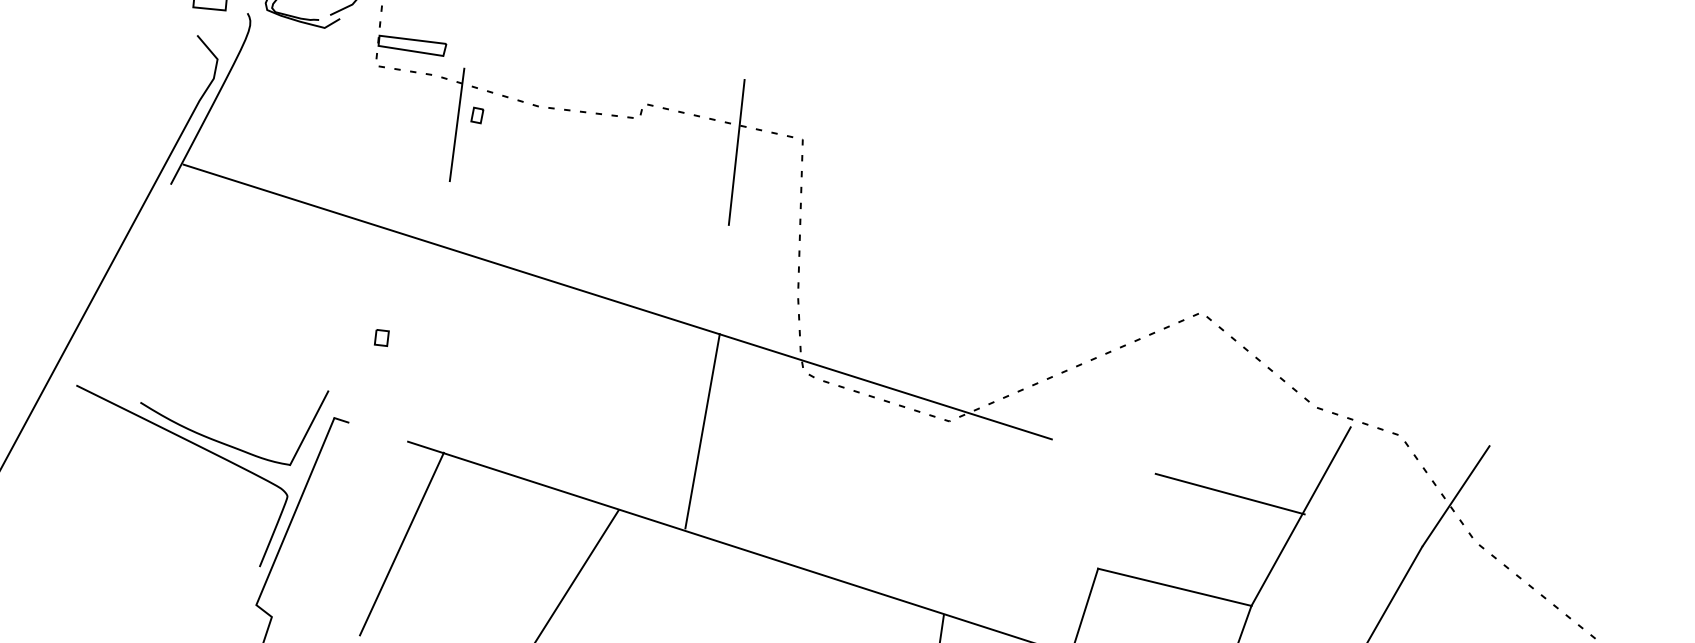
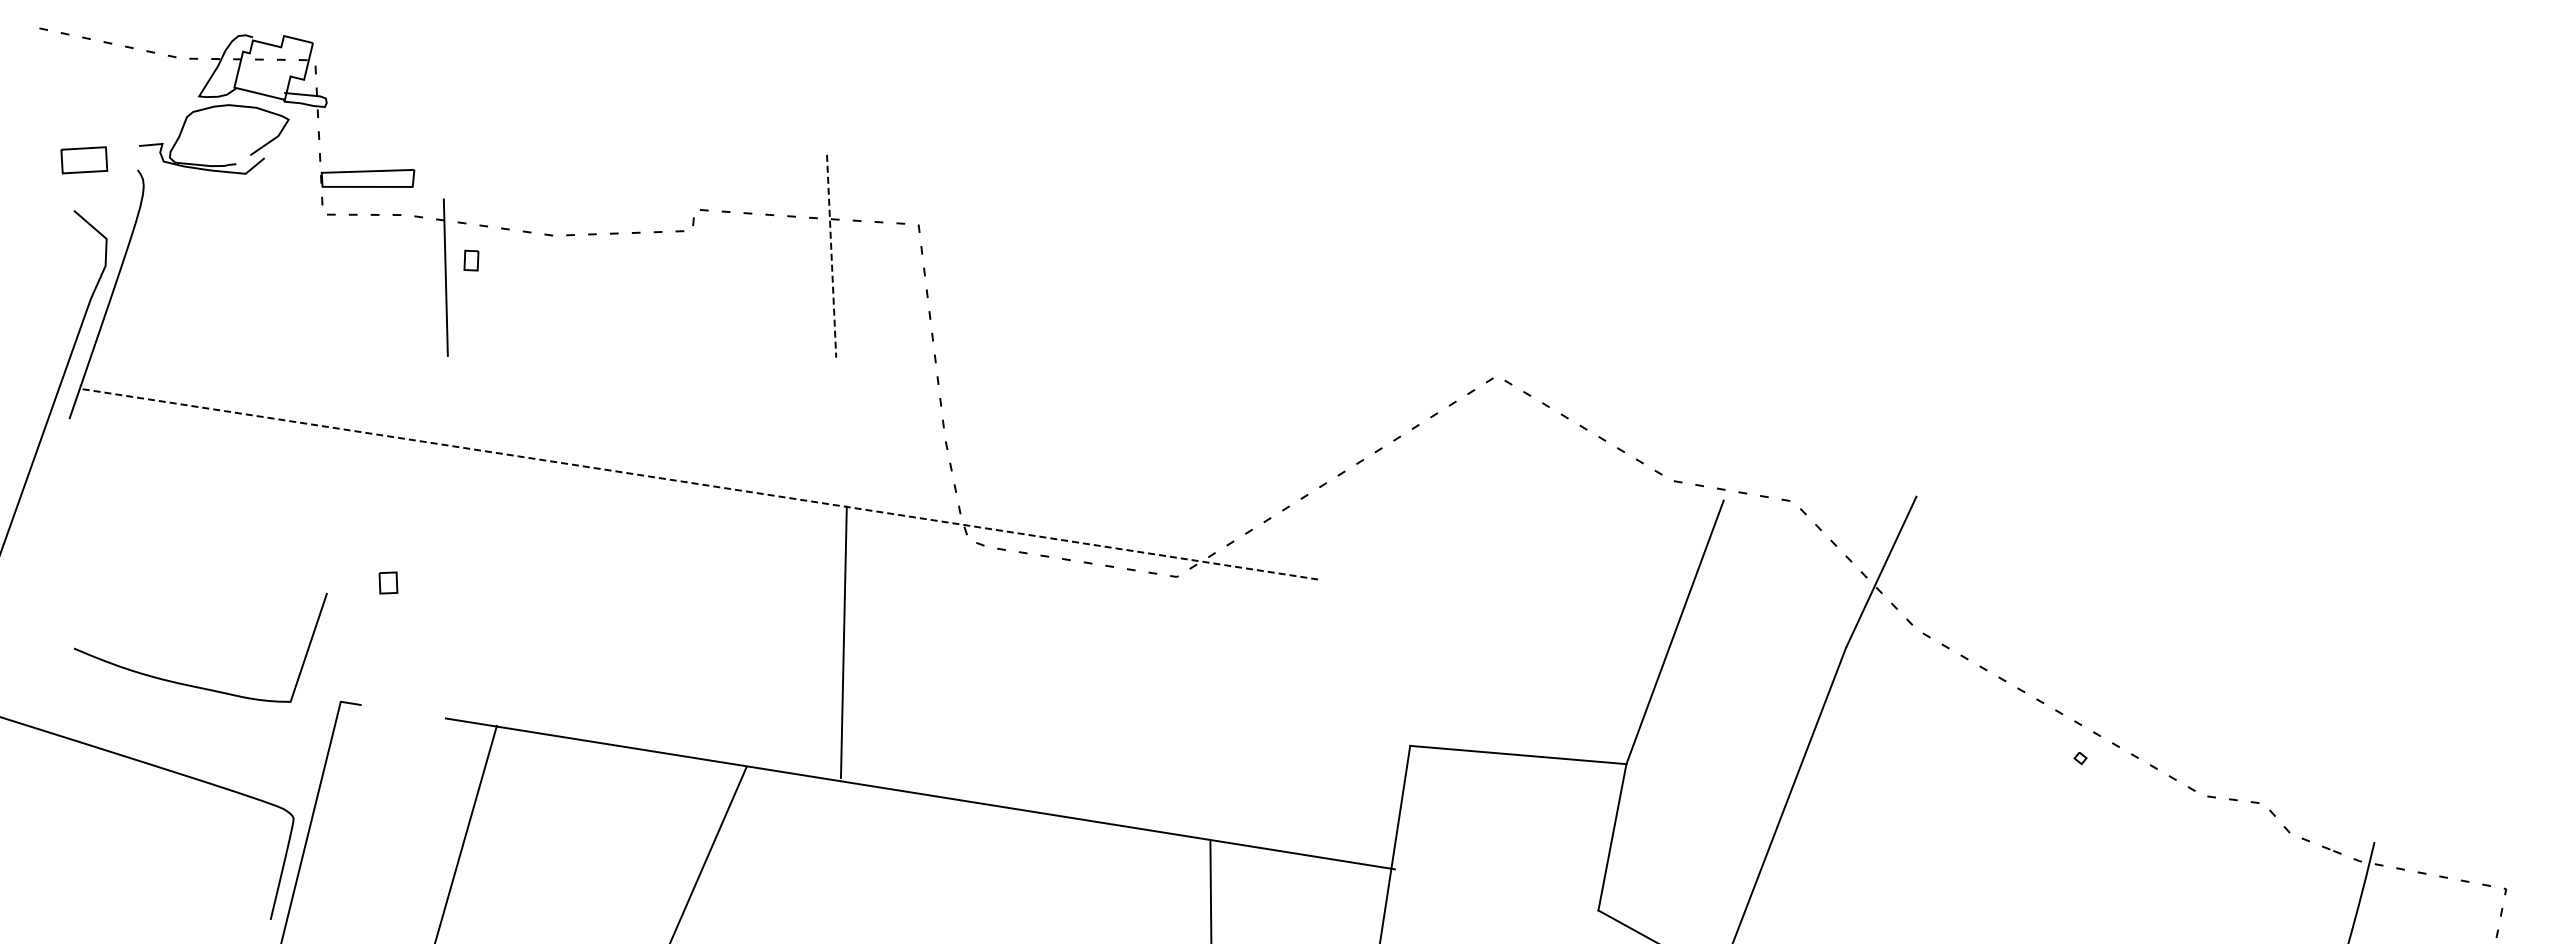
line: (736, 152) -> (831, 256), solid -> dashed
line: (617, 302) -> (701, 484), solid -> dashed
part: (222, 442) -> (194, 685), moved
line: (1229, 493) -> (1573, 616), removed

